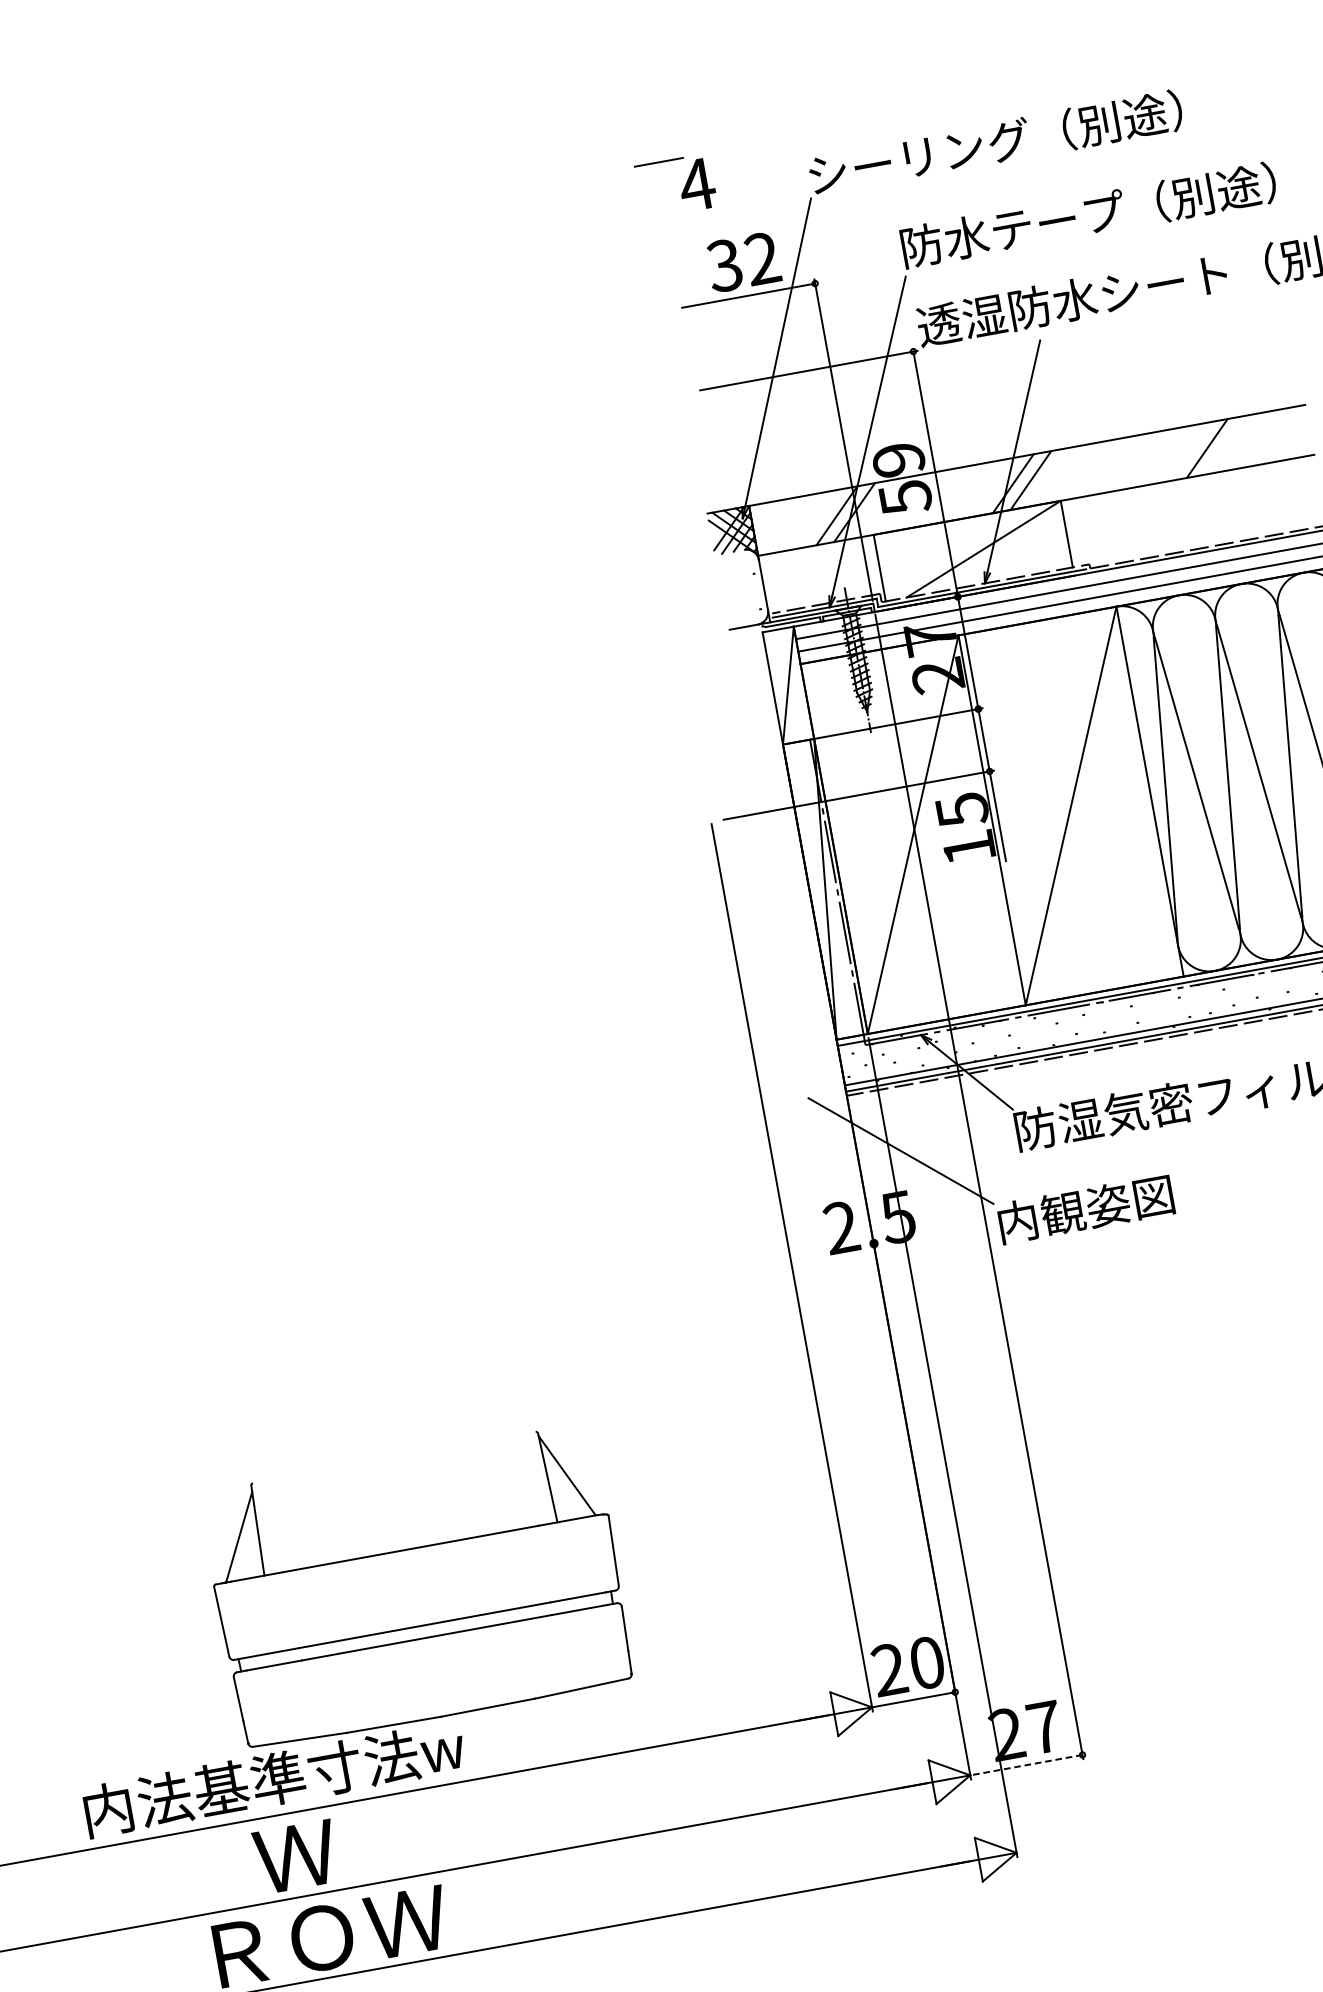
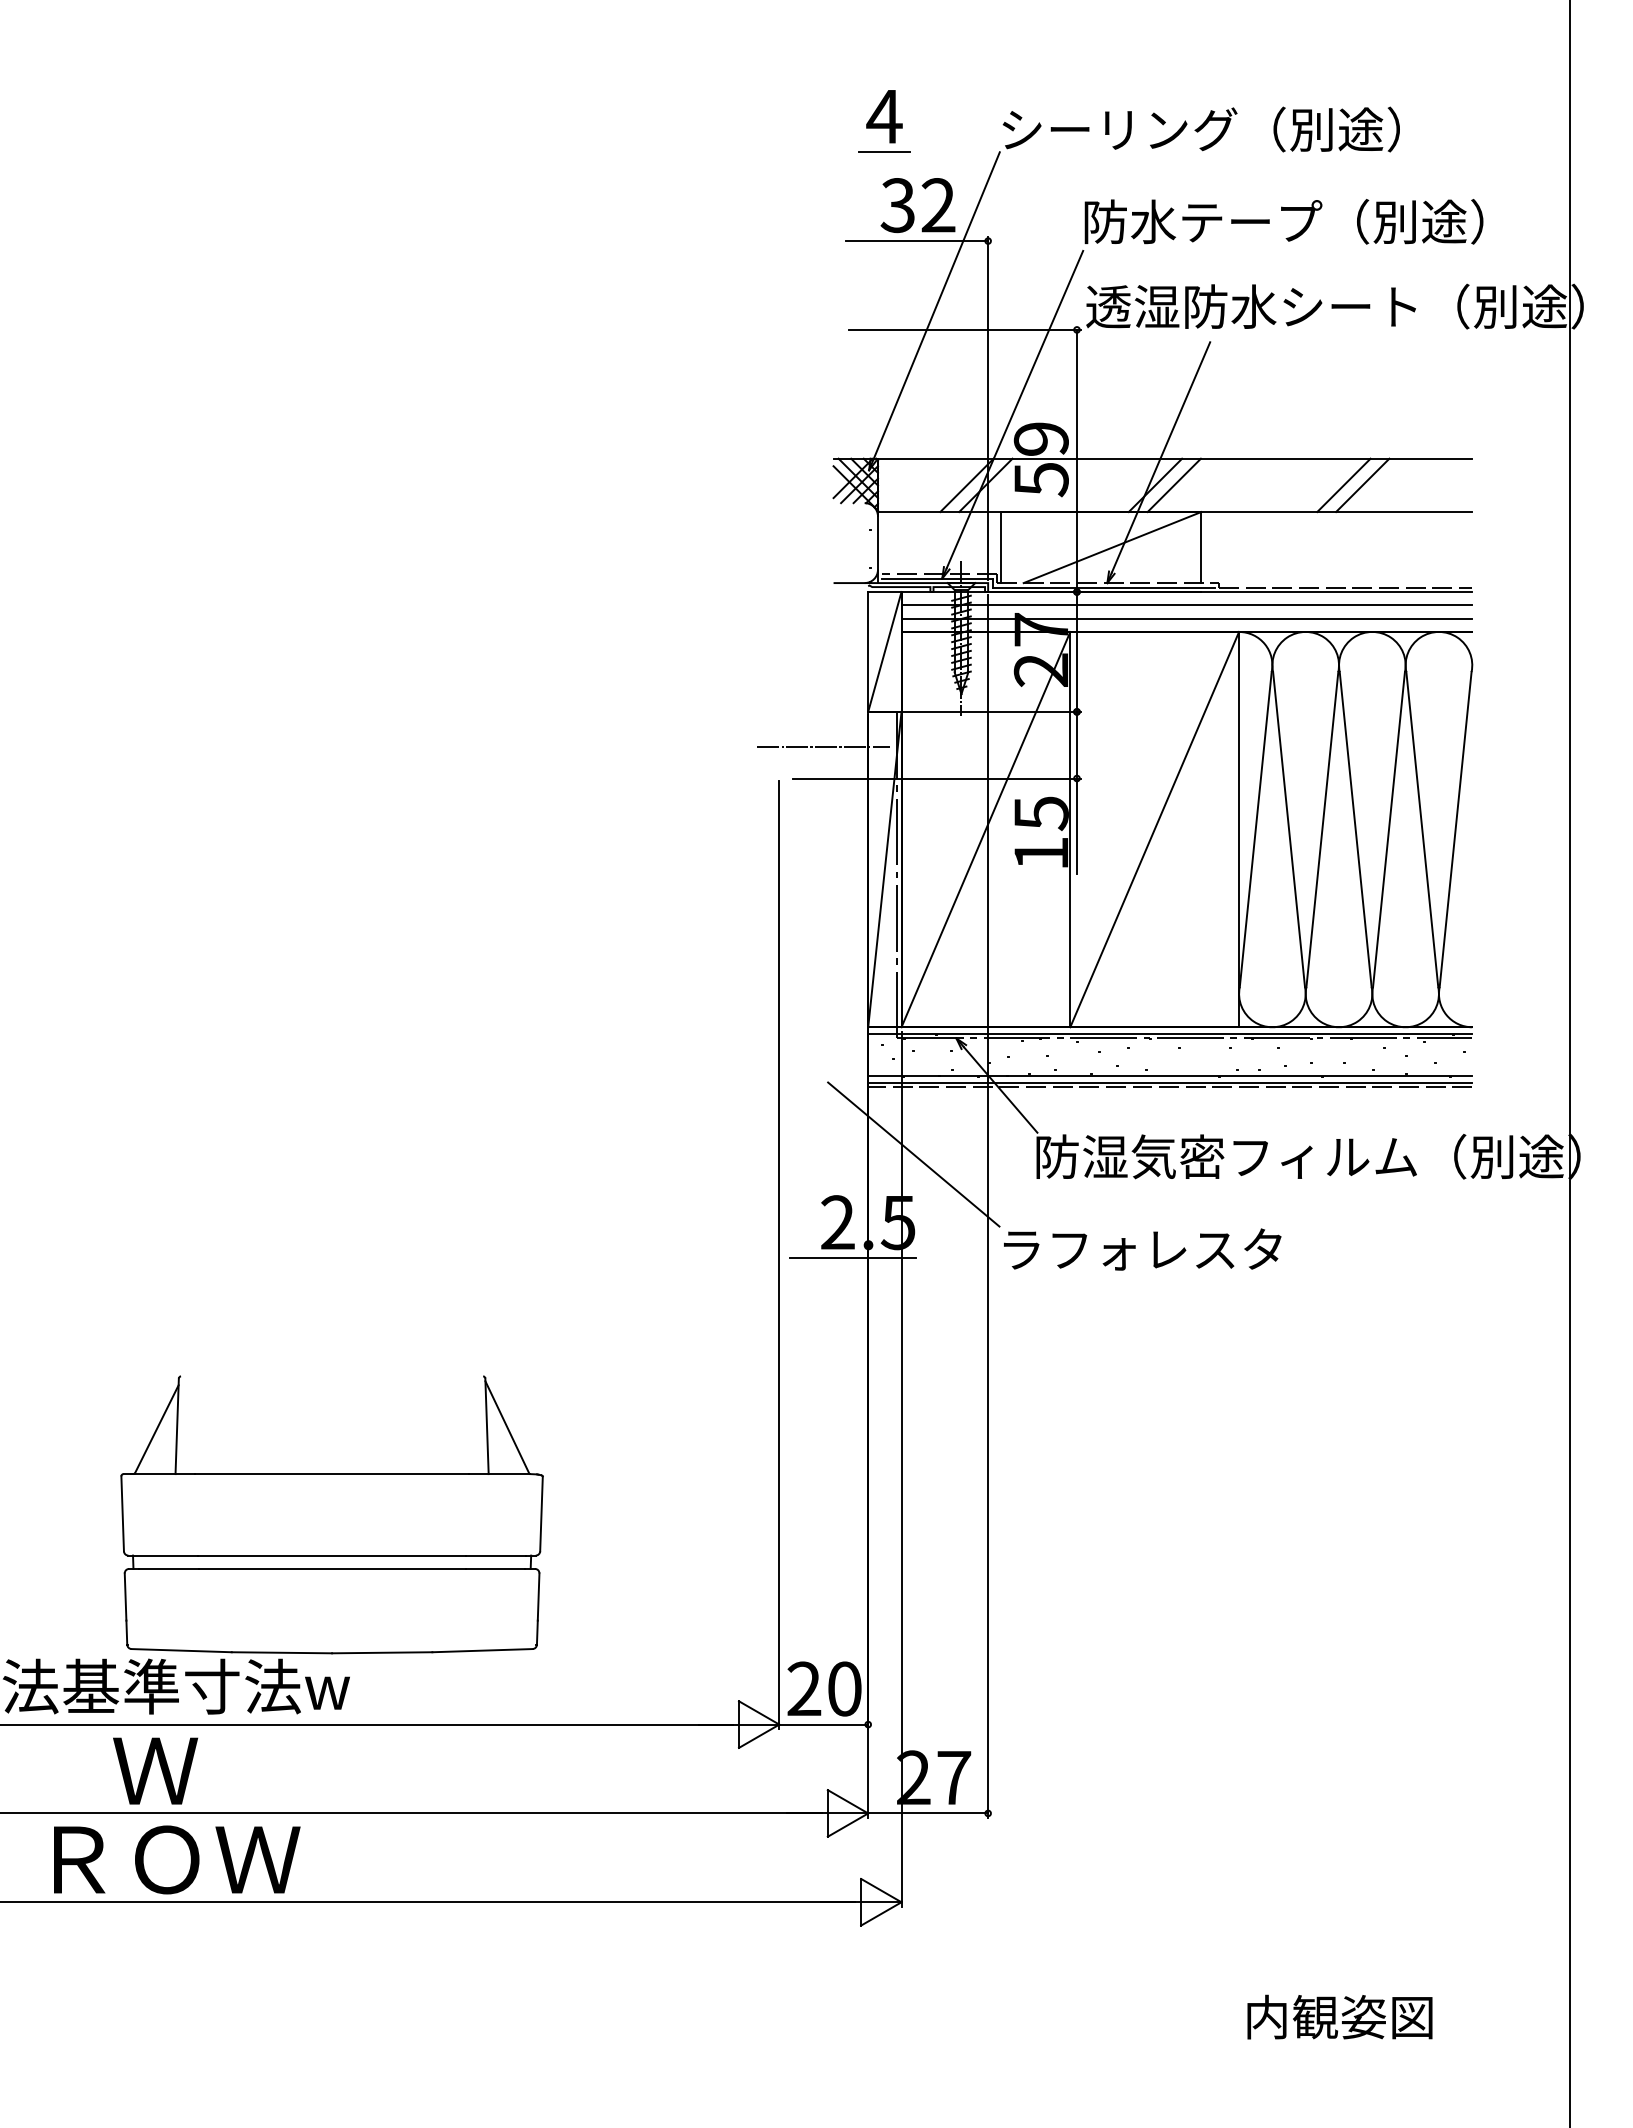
line: (658, 161) -> (884, 151), moved
line: (1189, 451) -> (1343, 485), added
line: (747, 785) -> (823, 747), added
text: (1130, 1201) -> (1141, 1249), 内観姿図 -> ラフォレスタ
line: (862, 1258) -> (853, 1258), added
line: (1026, 1765) -> (928, 1813), dashed -> solid

